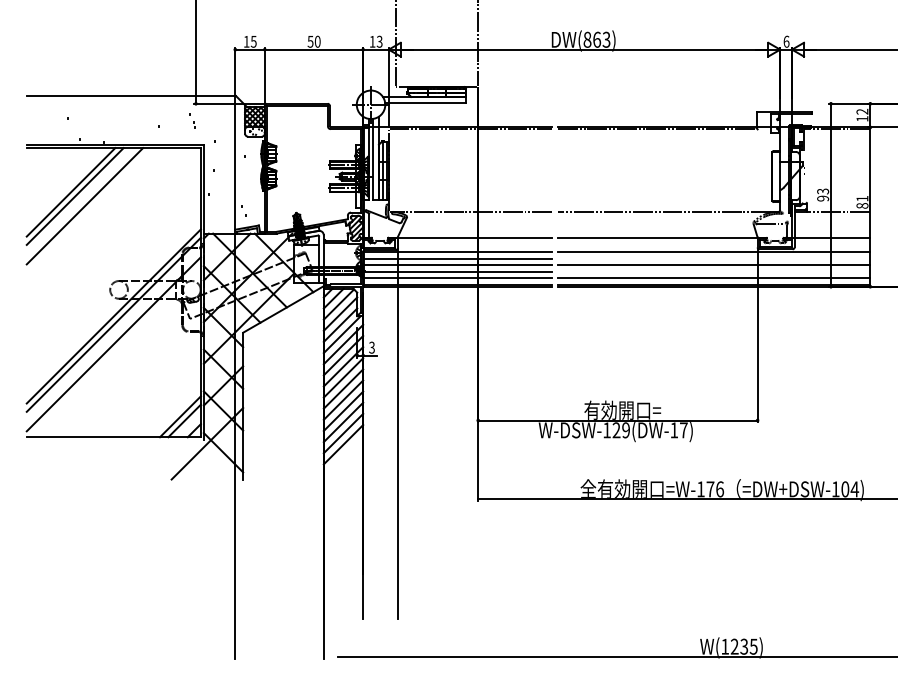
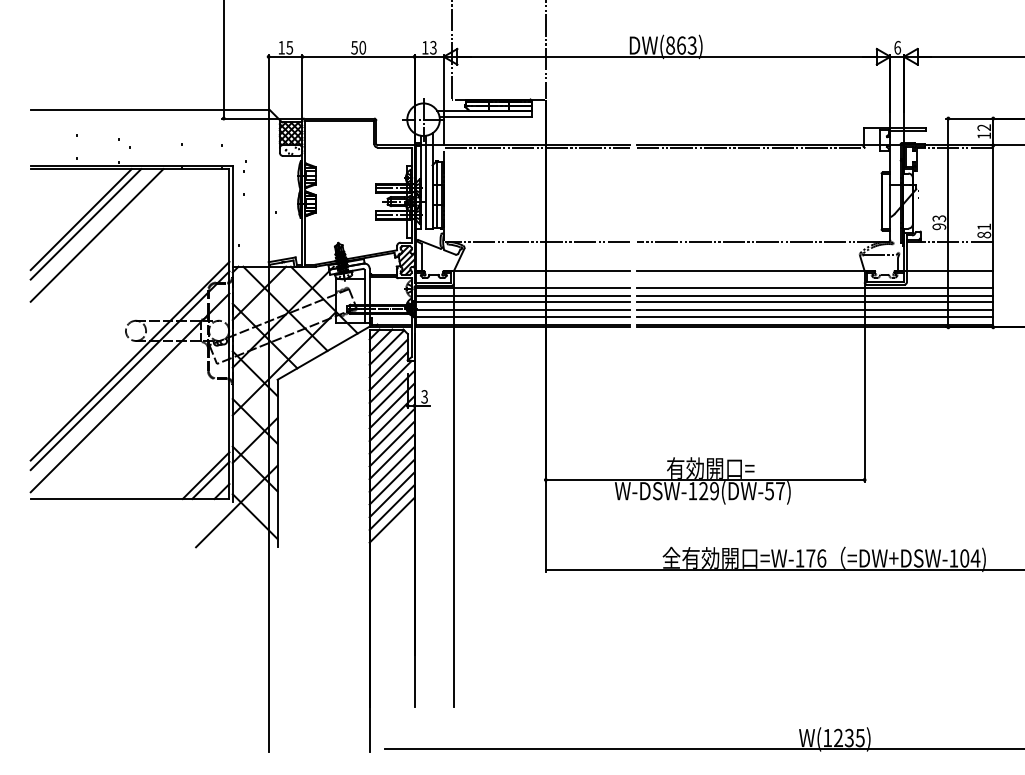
line: (713, 258) -> (814, 295), added
line: (713, 272) -> (814, 310), added
text: (674, 430) -> (769, 491), W-DSW-129(DW-17) -> W-DSW-129(DW-57)
line: (342, 455) -> (391, 519), added

